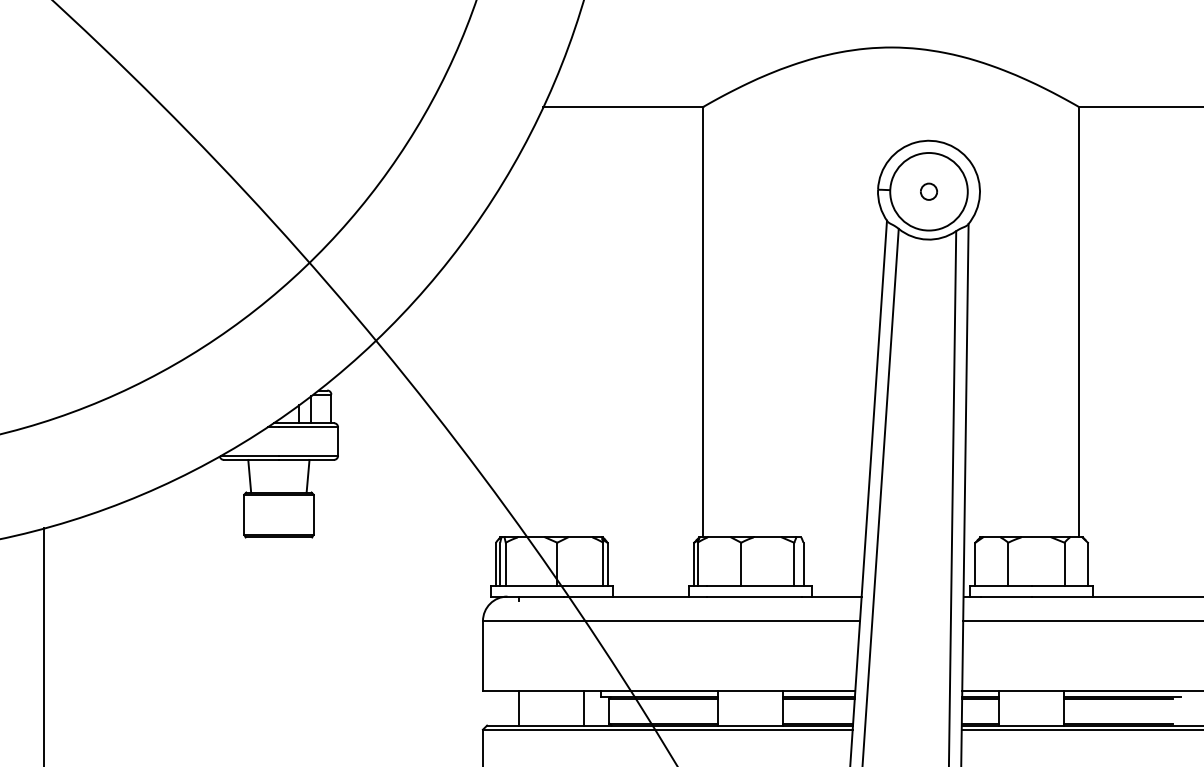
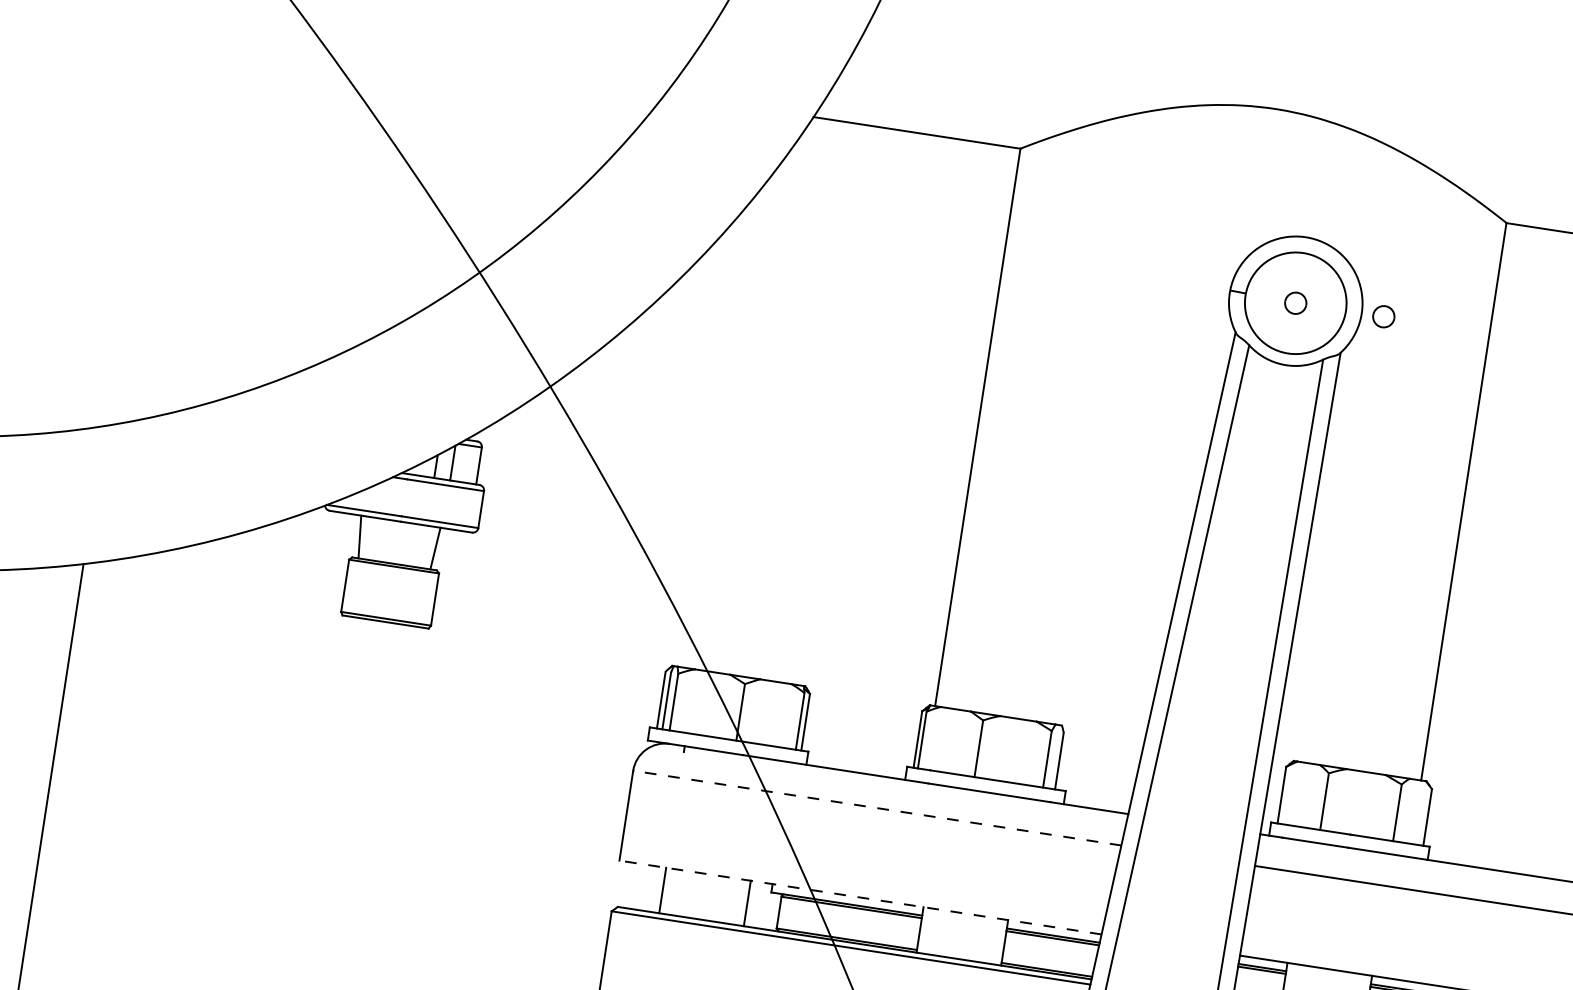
part: (997, 191) -> (1384, 316), added
line: (671, 621) -> (877, 808), solid -> dashed
line: (668, 690) -> (859, 897), solid -> dashed

